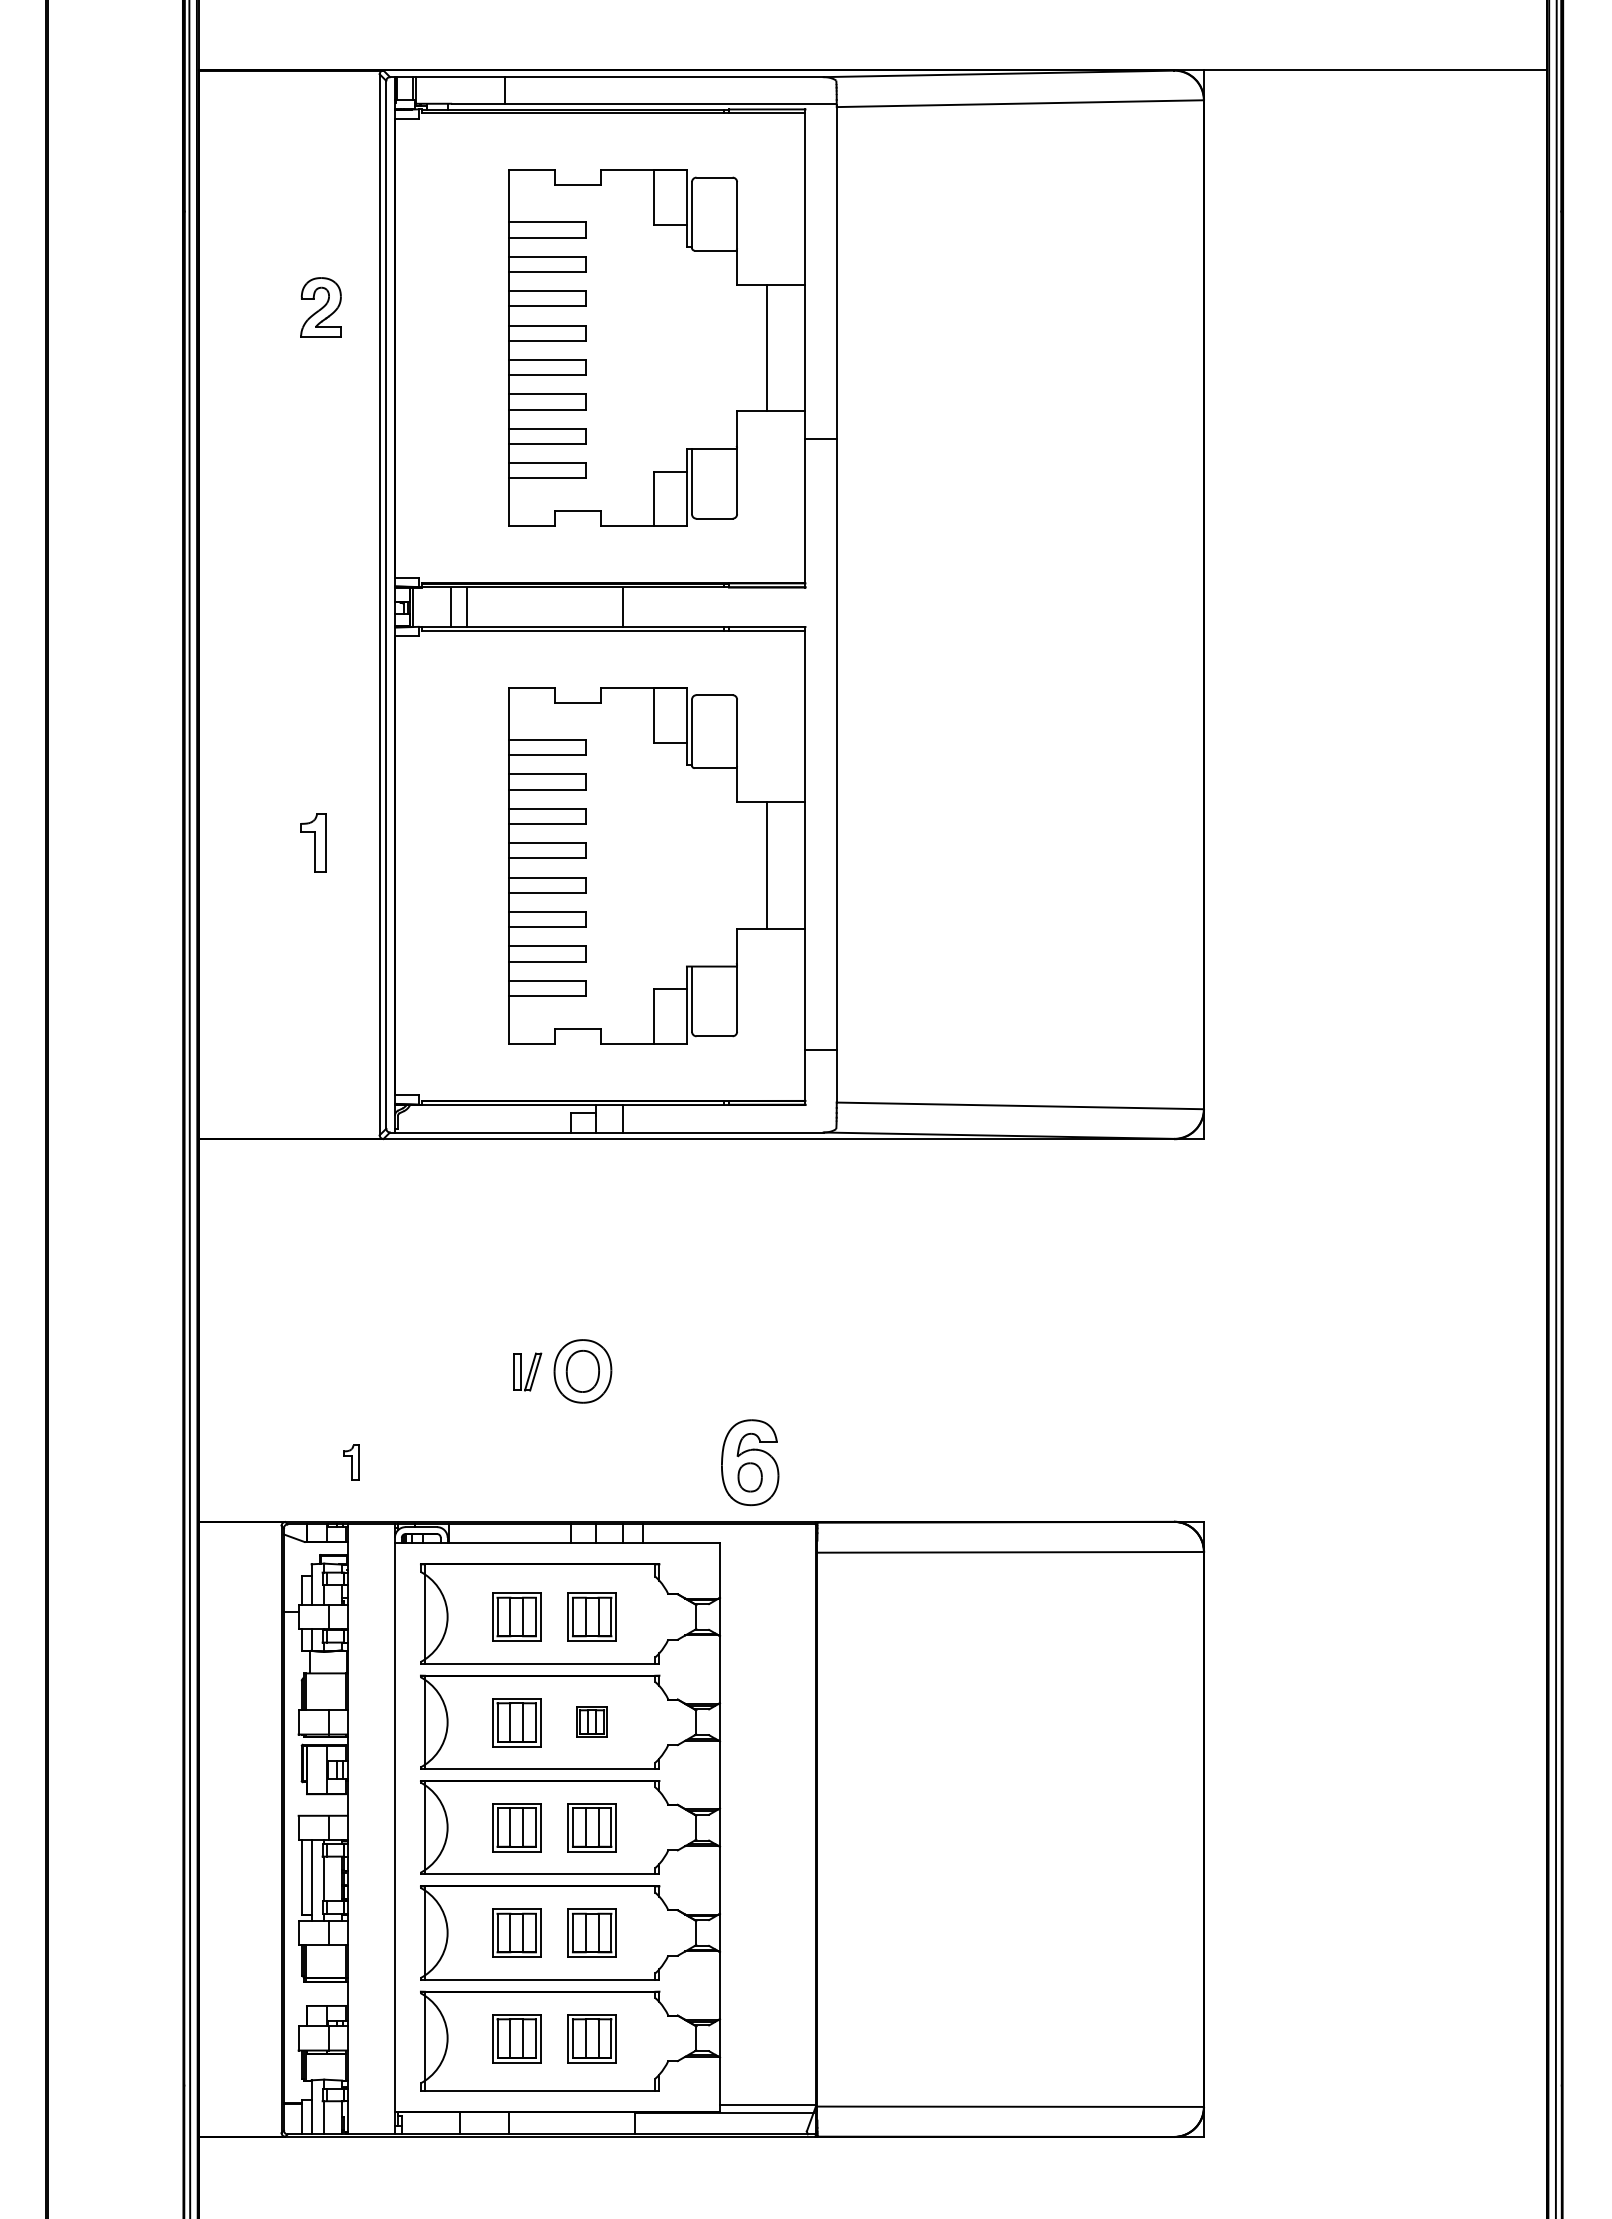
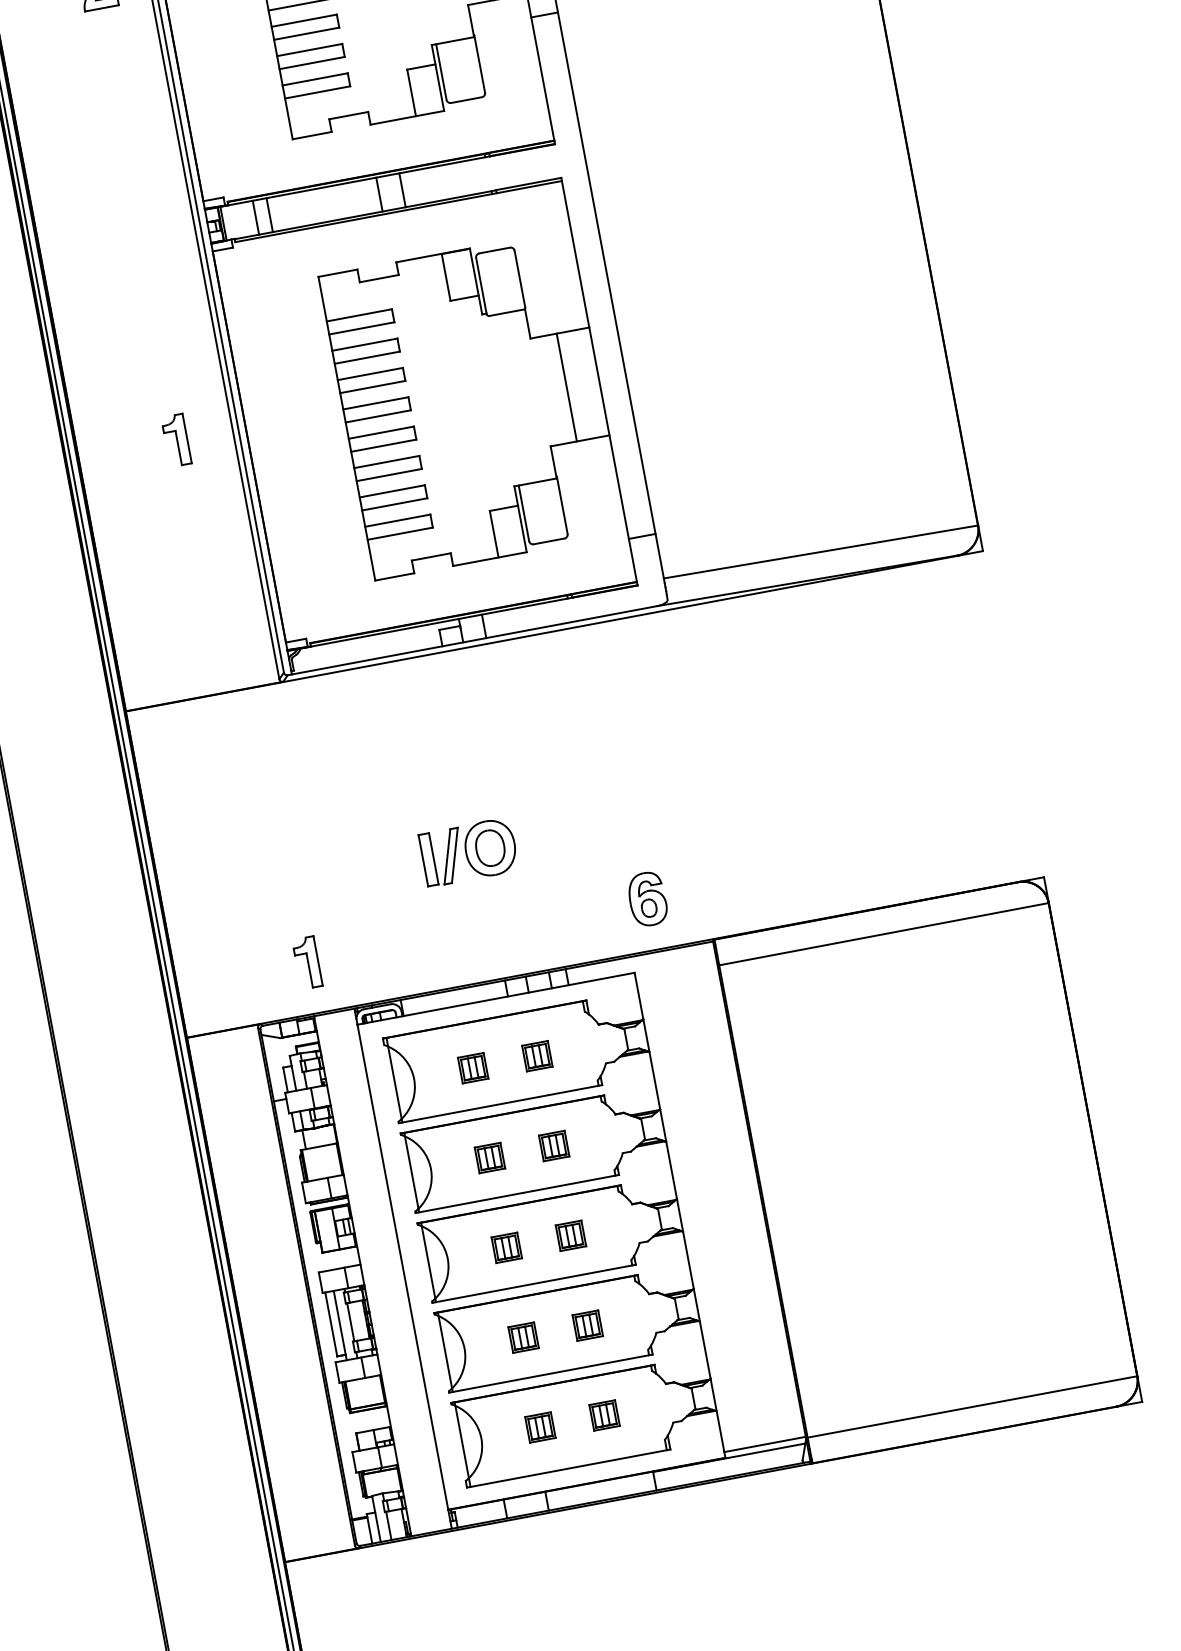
line: (595, 607) -> (379, 194), added
part: (527, 1371) -> (443, 857), size x1.67
part: (351, 1462) -> (307, 962), size x1.67
part: (750, 1462) -> (647, 899), size x0.71
part: (516, 1616) -> (472, 1067), size x0.62
part: (591, 1616) -> (536, 1055), size x0.62
part: (516, 1721) -> (489, 1157), size x0.62
part: (516, 1827) -> (506, 1247), size x0.62
part: (591, 1827) -> (570, 1235), size x0.62
part: (516, 1932) -> (523, 1337), size x0.62
part: (591, 1932) -> (587, 1325), size x0.62
part: (516, 2037) -> (539, 1426), size x0.62
part: (591, 2037) -> (603, 1414), size x0.62

